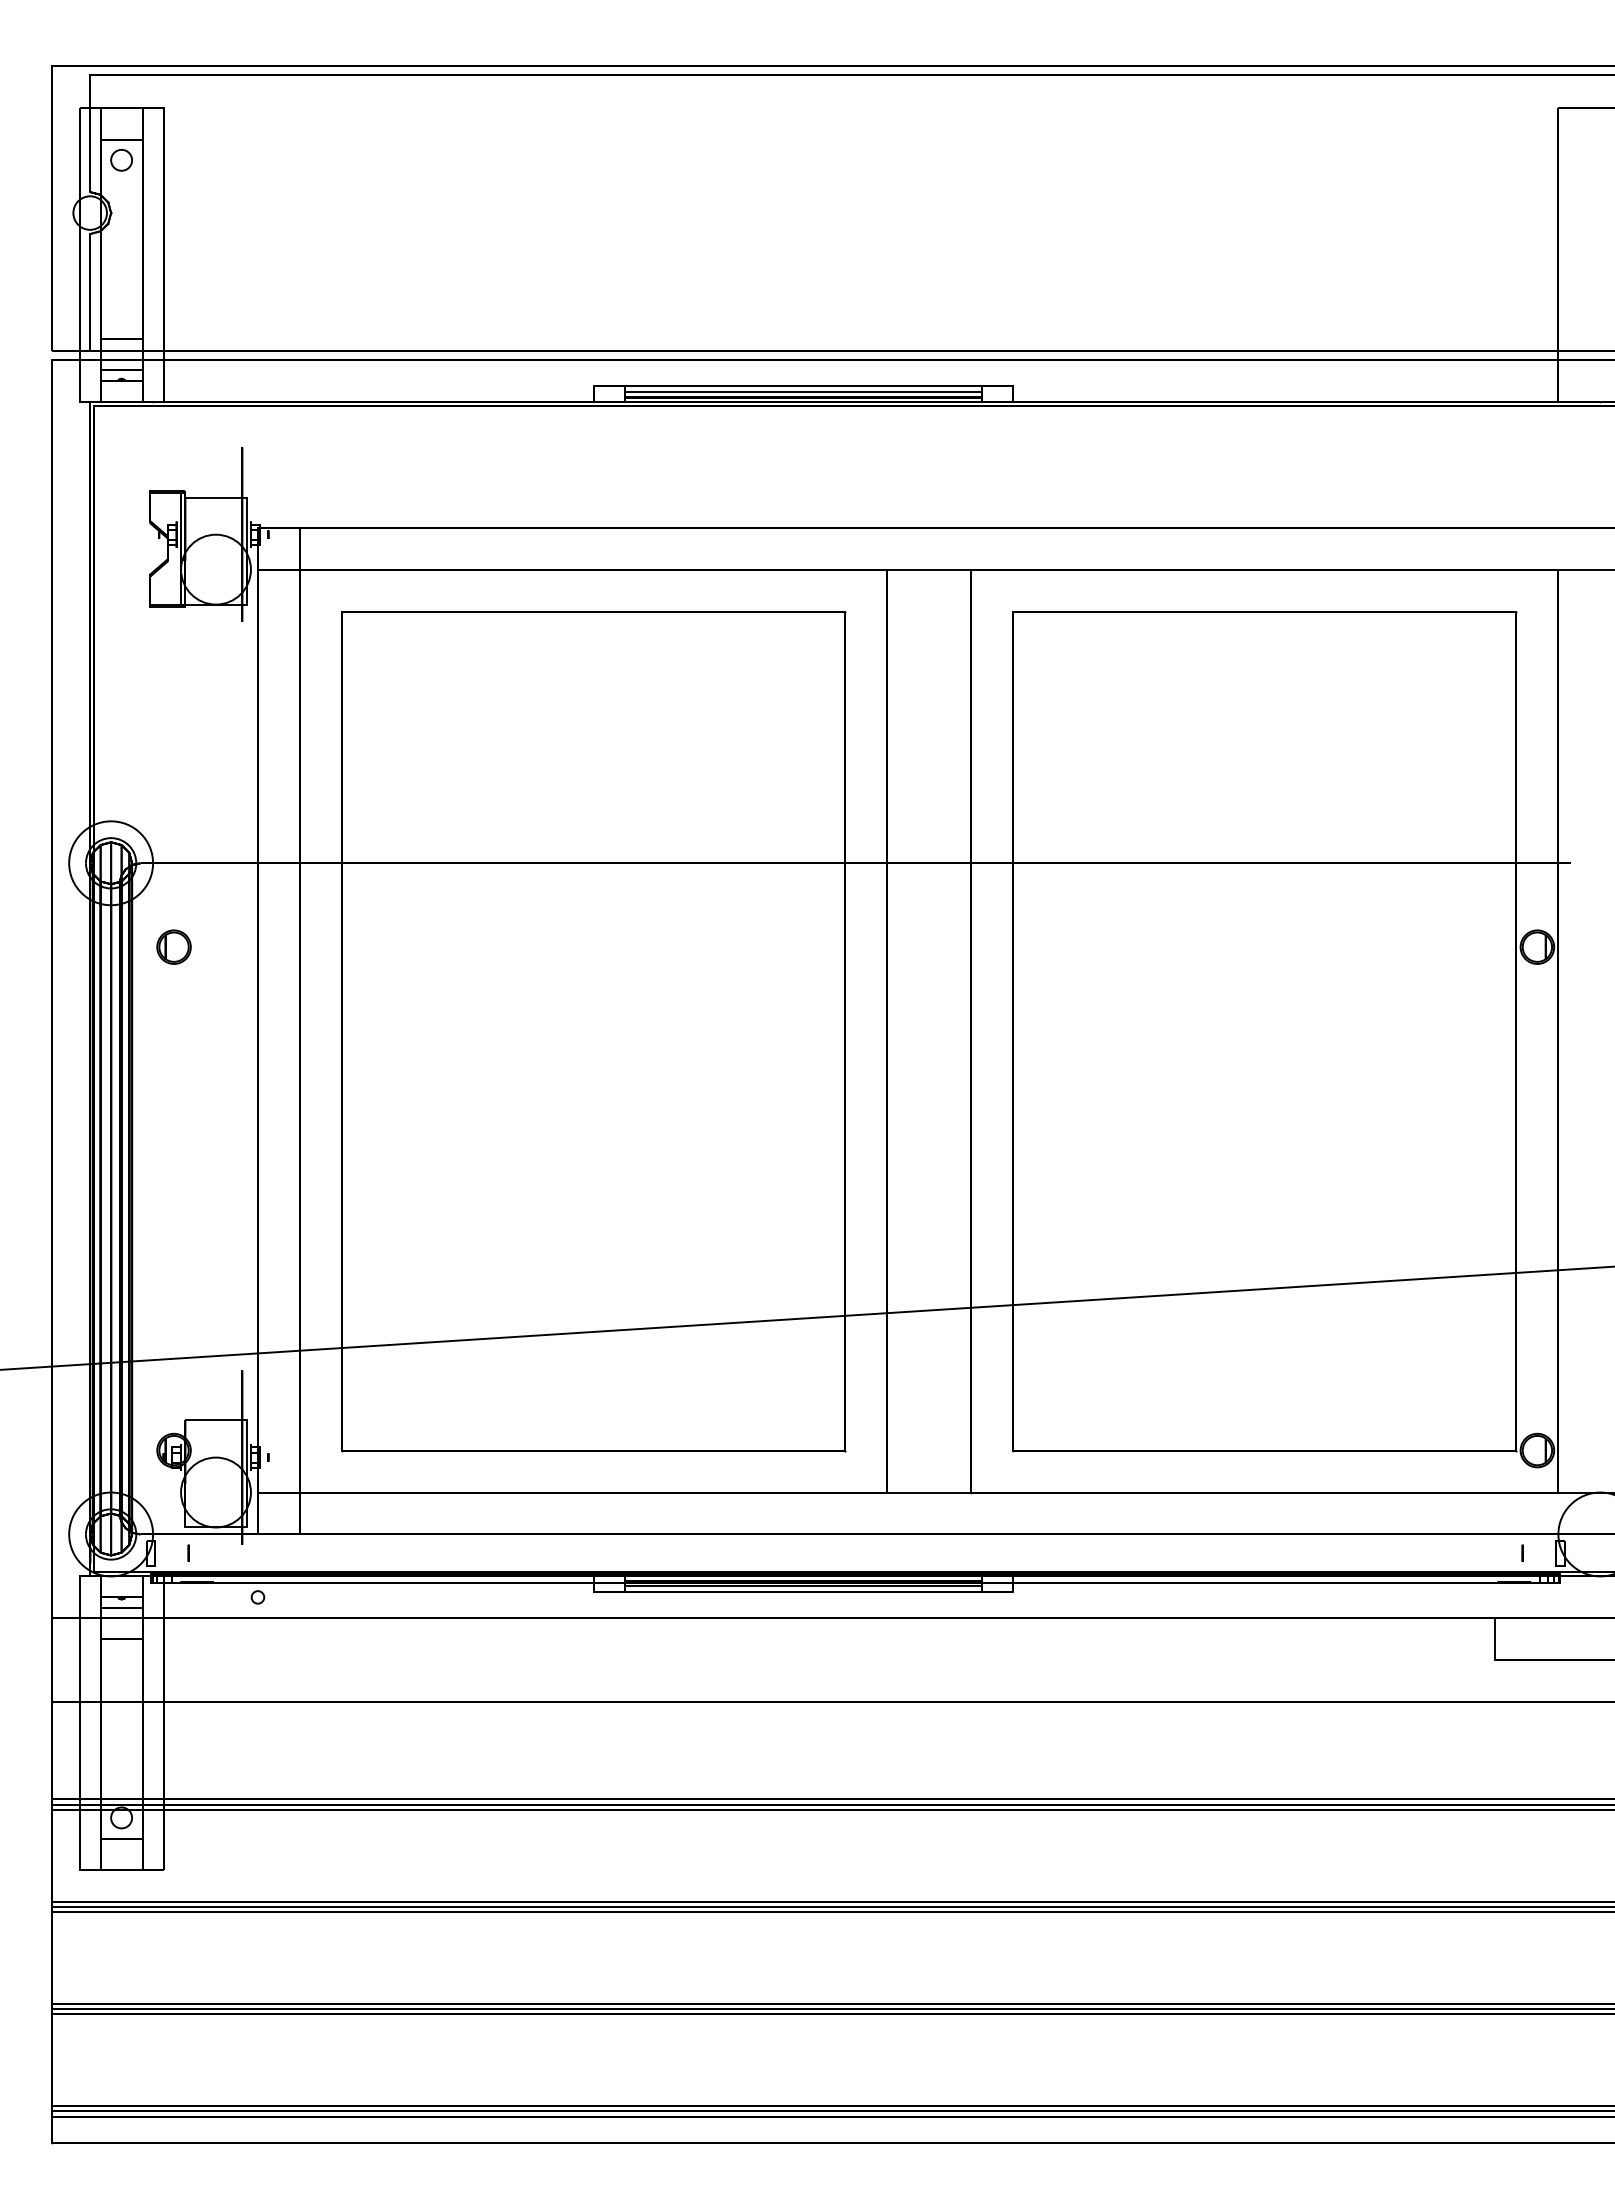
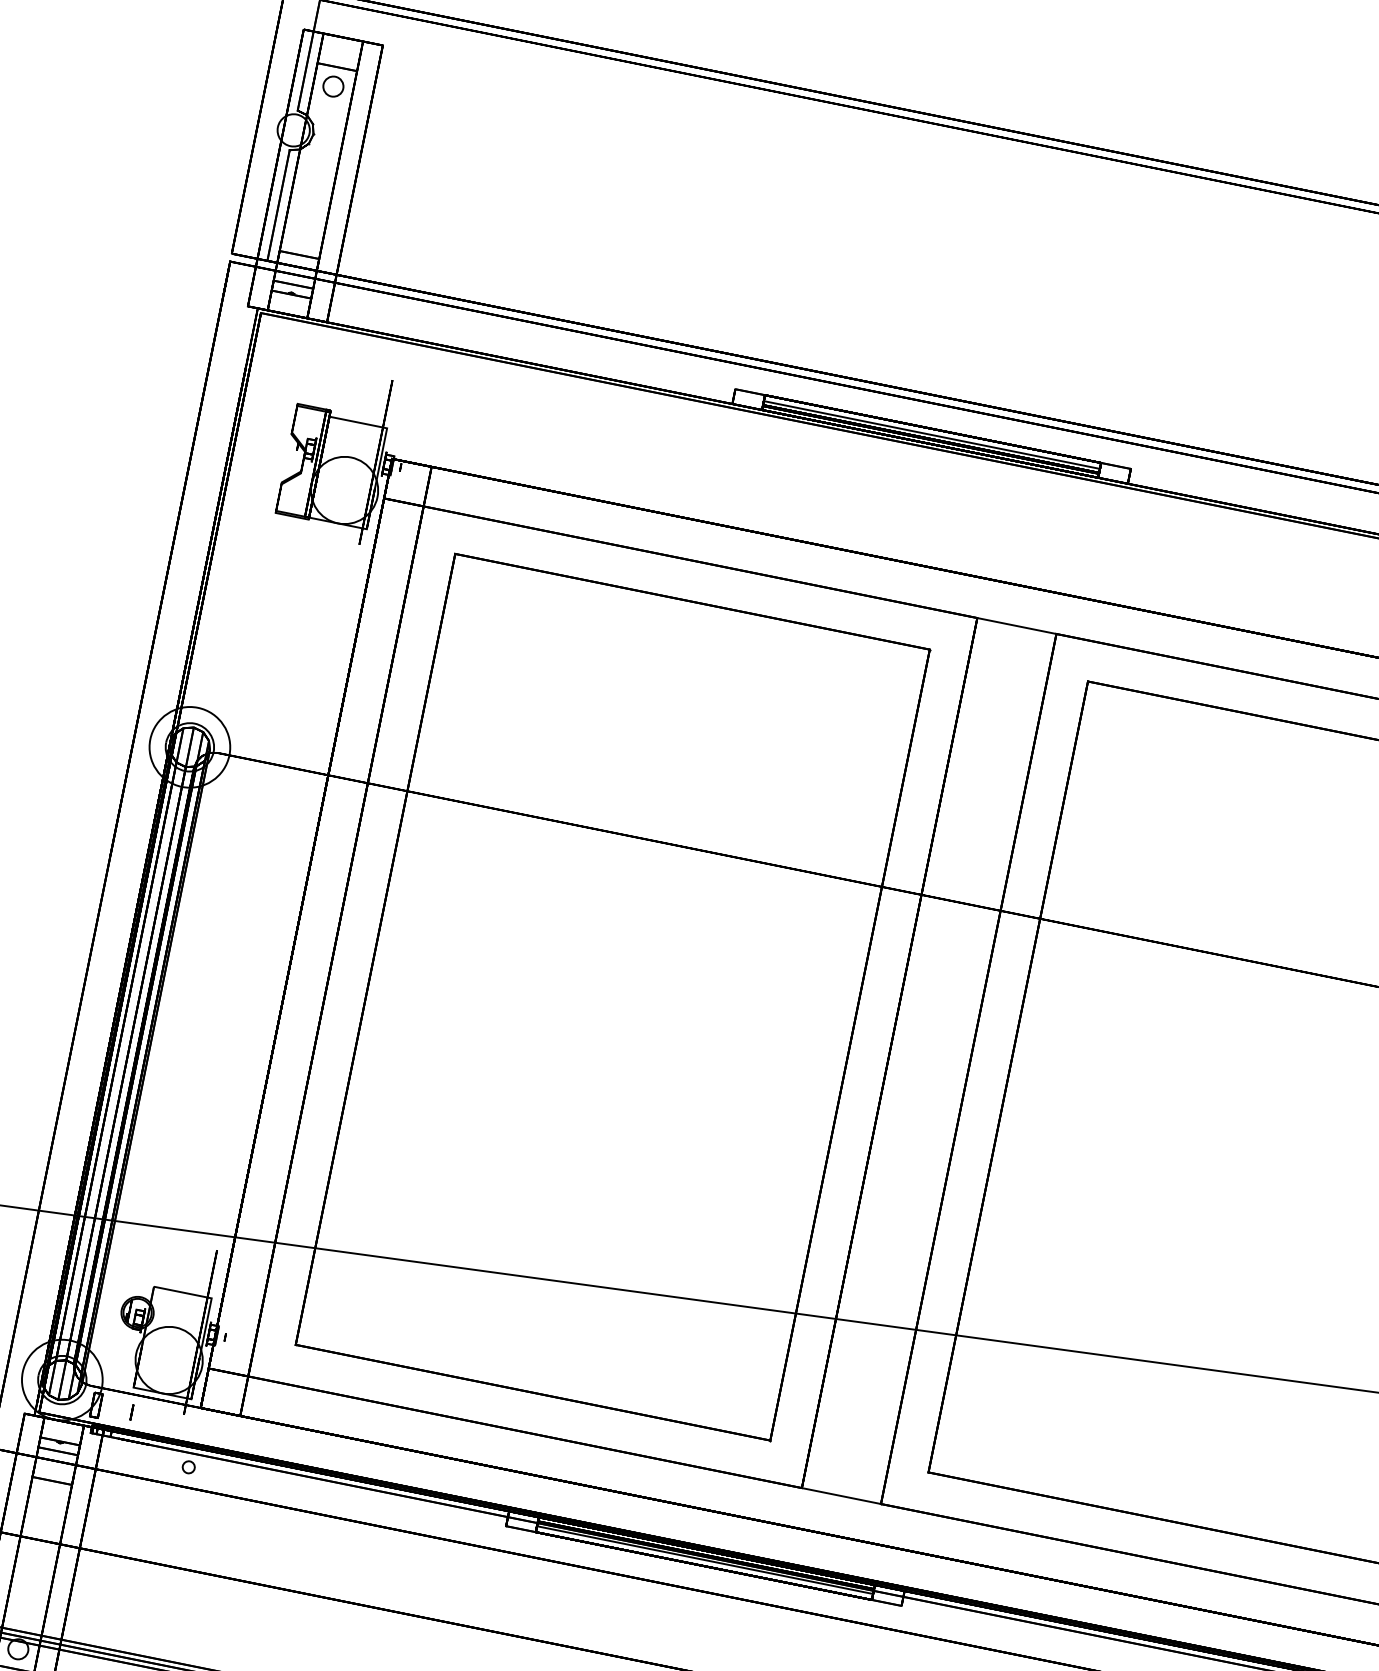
part: (173, 946) -> (232, 837), removed

